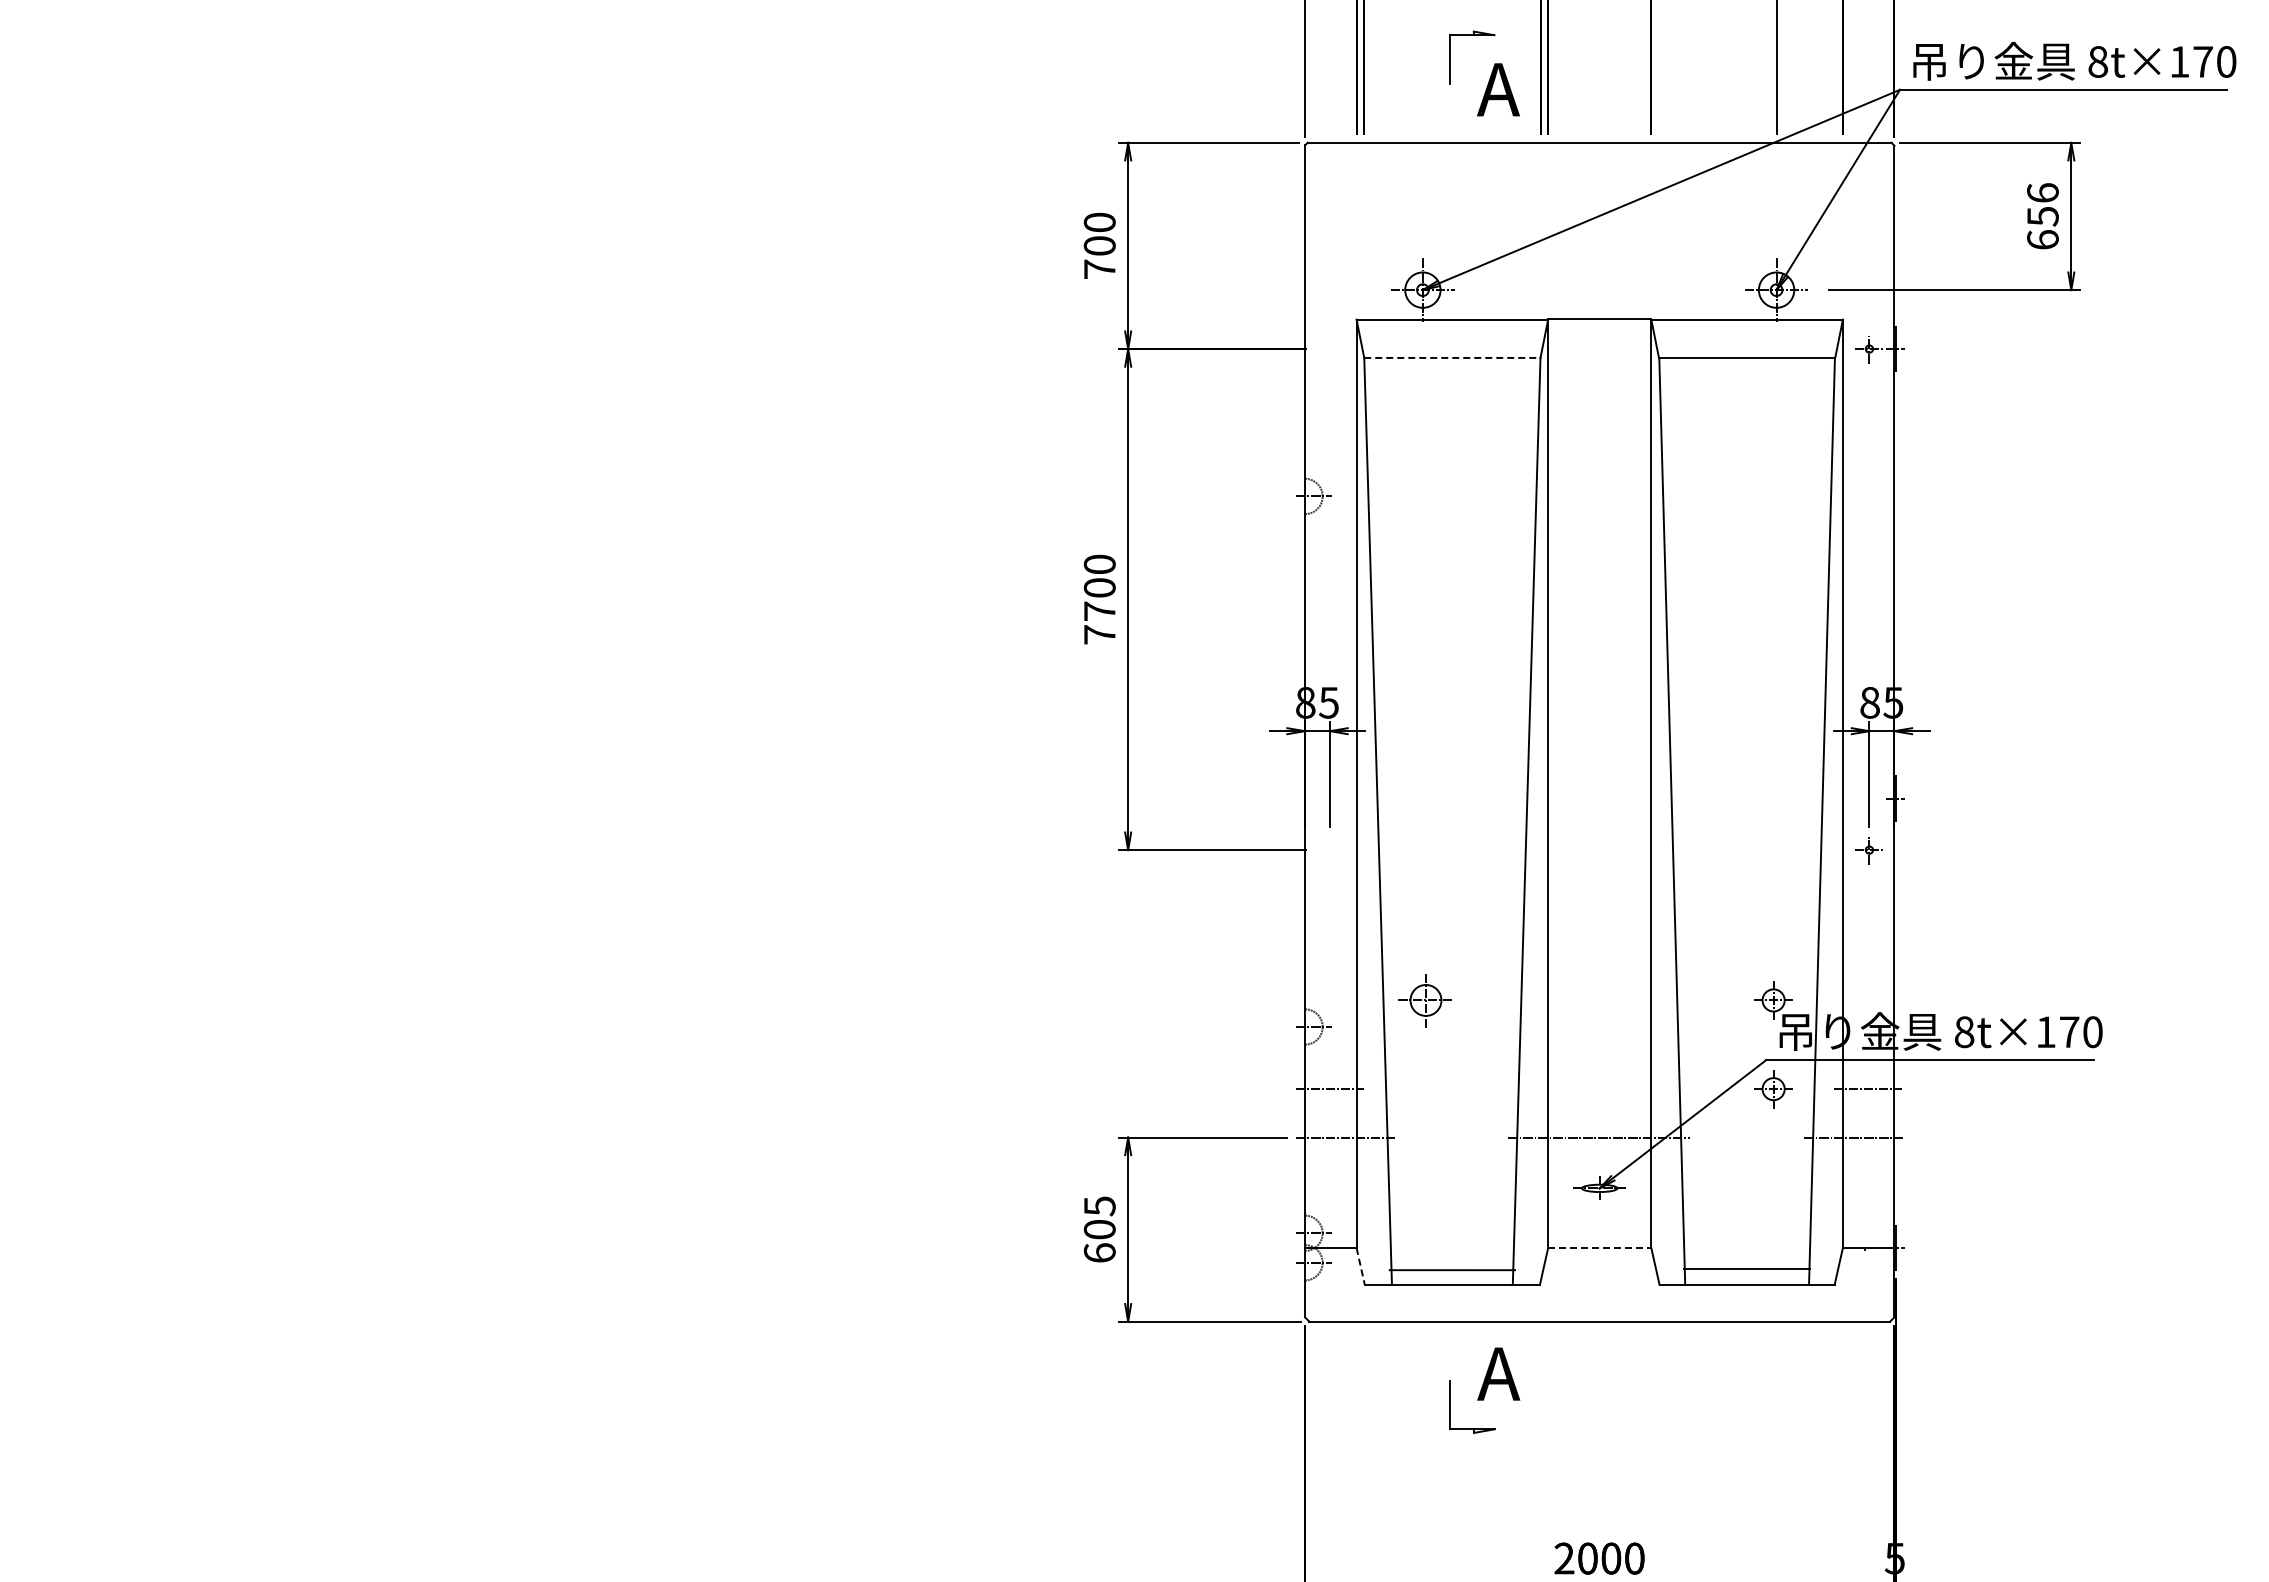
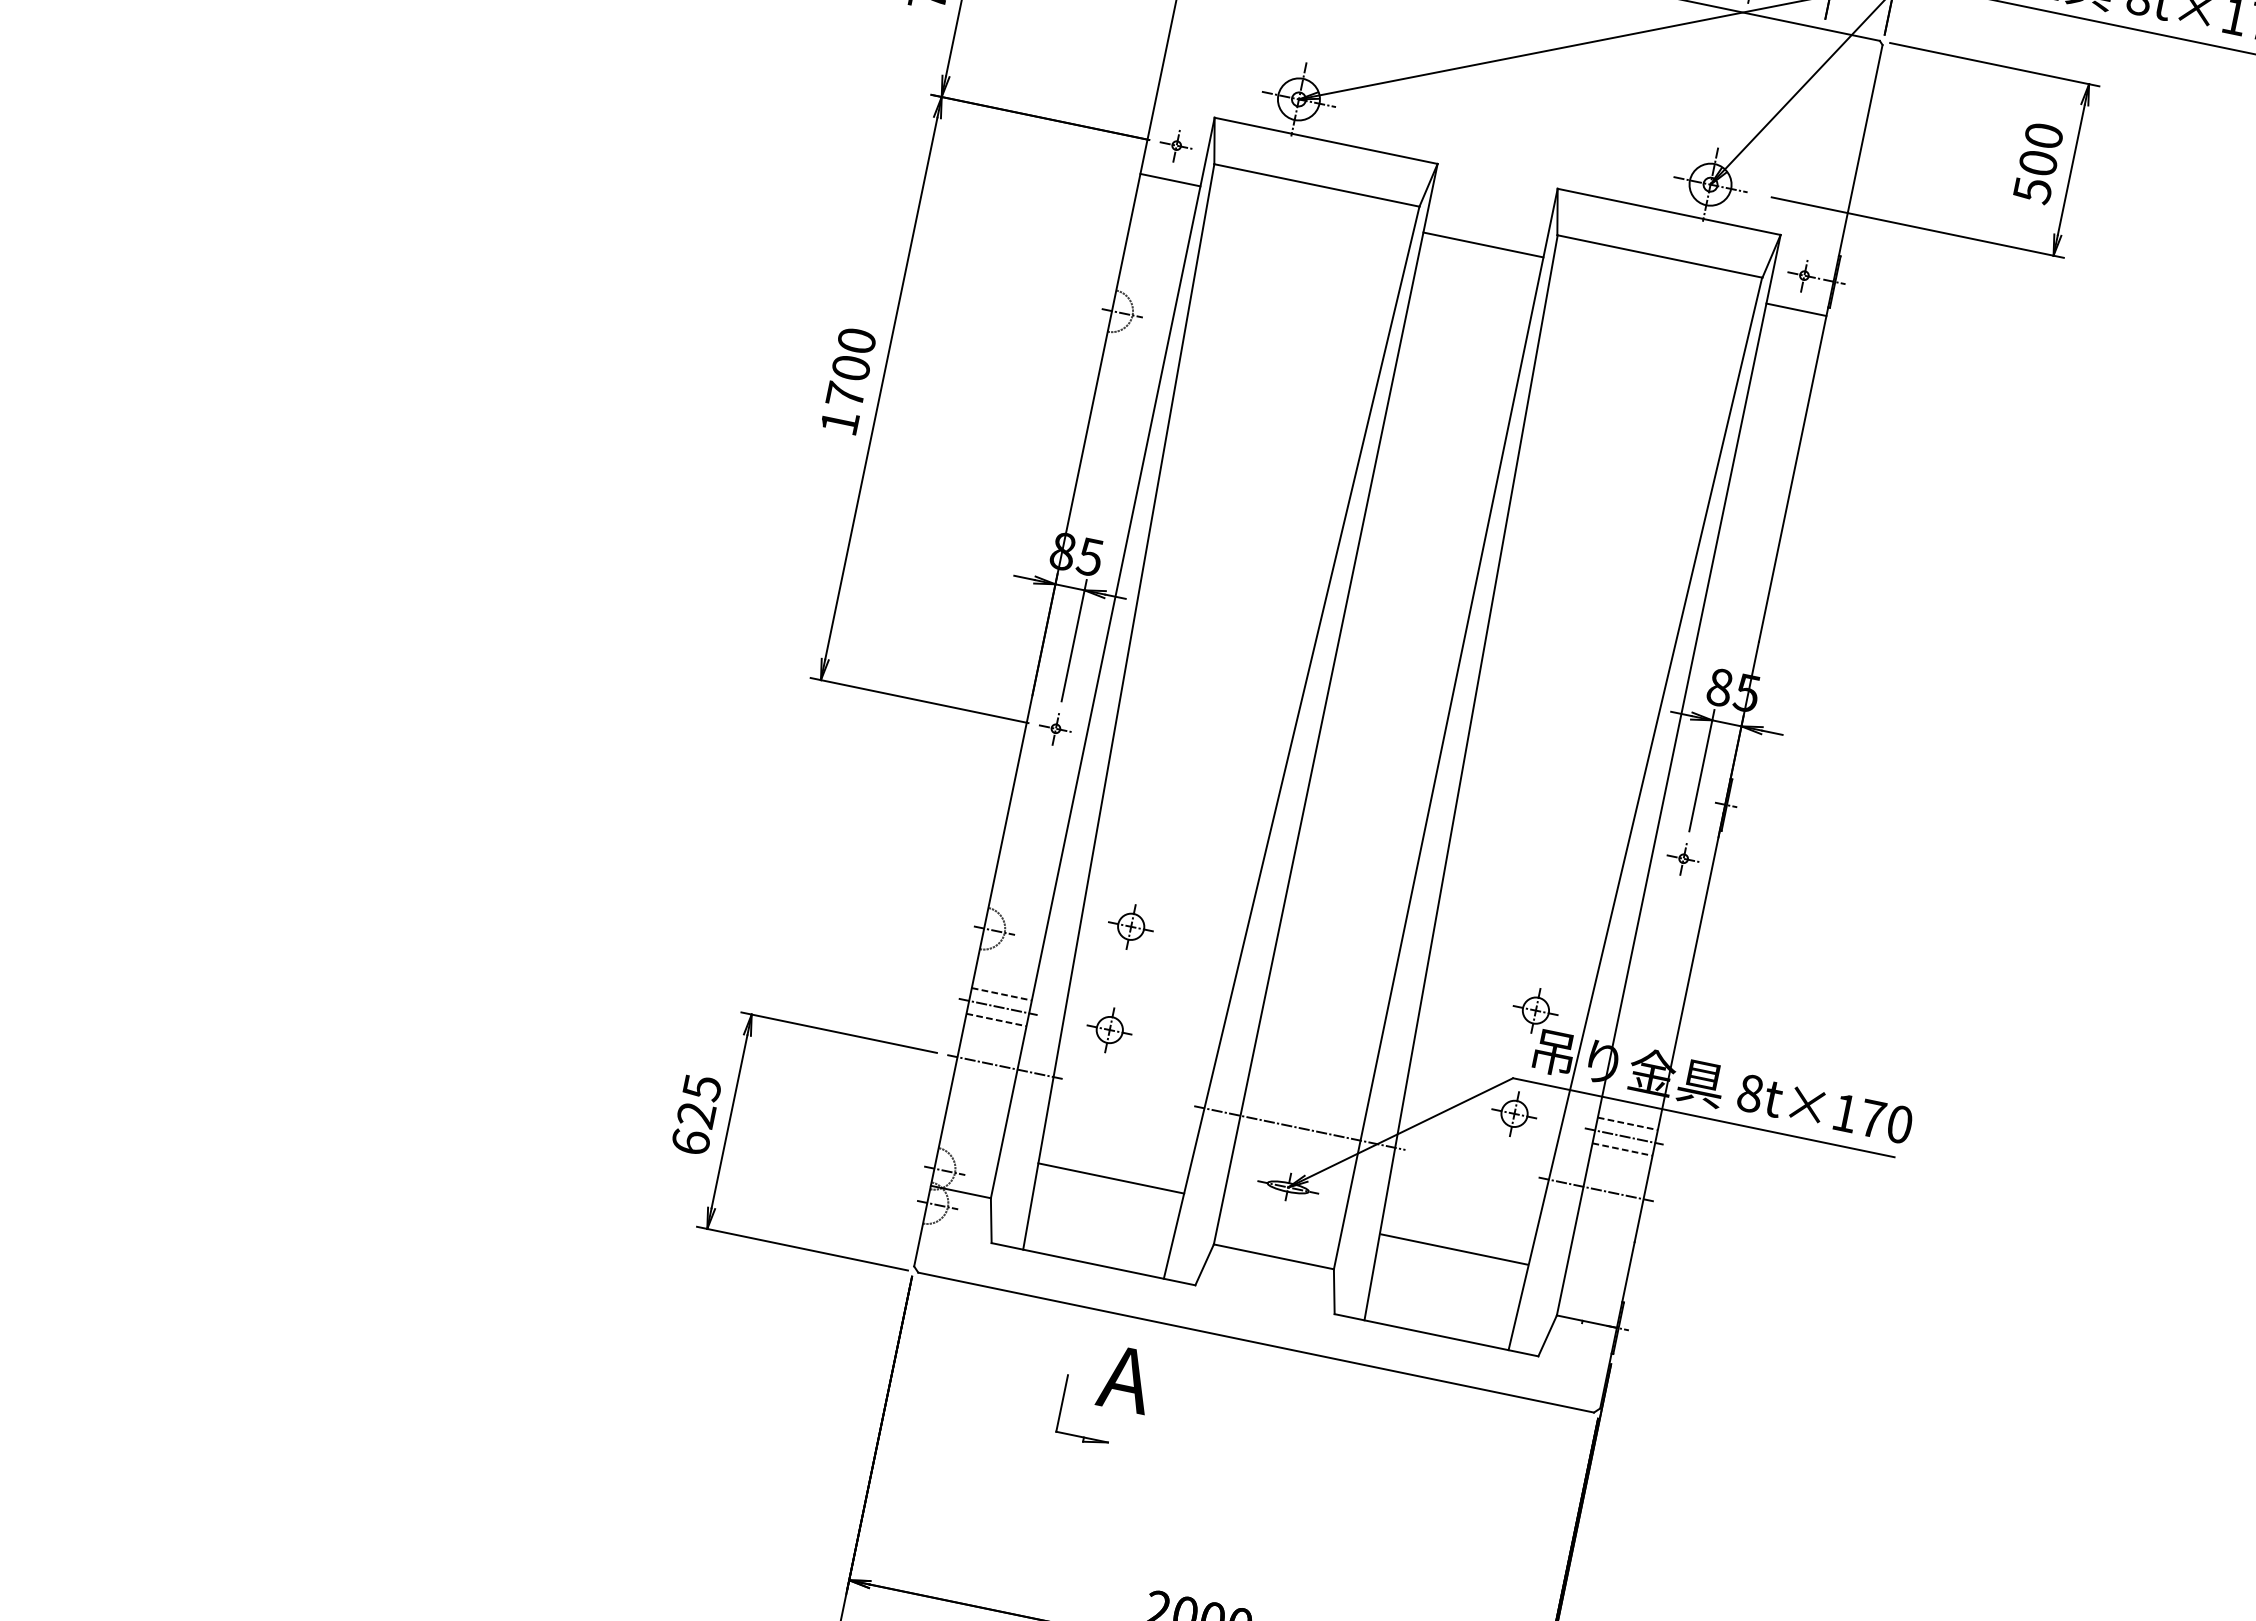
text: (2042, 216) -> (2037, 163), 656 -> 500
line: (1599, 318) -> (1483, 244), moved
part: (1329, 349) -> (1175, 146), added
line: (1452, 357) -> (1317, 184), dashed -> solid
line: (1330, 378) -> (1170, 179), added
line: (1868, 378) -> (1796, 309), added
text: (1099, 634) -> (839, 422), 7700 -> 1700
part: (1329, 850) -> (1055, 729), added
part: (1425, 1000) -> (1130, 926), size x0.71
line: (1330, 1078) -> (1001, 994), added
line: (1868, 1078) -> (1627, 1124), added
part: (1425, 1089) -> (1109, 1030), added
line: (1330, 1100) -> (996, 1020), added
line: (1868, 1100) -> (1622, 1149), added
text: (1099, 1229) -> (696, 1114), 605 -> 625
line: (1599, 1248) -> (1273, 1257), dashed -> solid
line: (1360, 1266) -> (991, 1220), dashed -> solid
line: (1746, 1269) -> (1453, 1249), moved
line: (1452, 1270) -> (1111, 1178), moved

